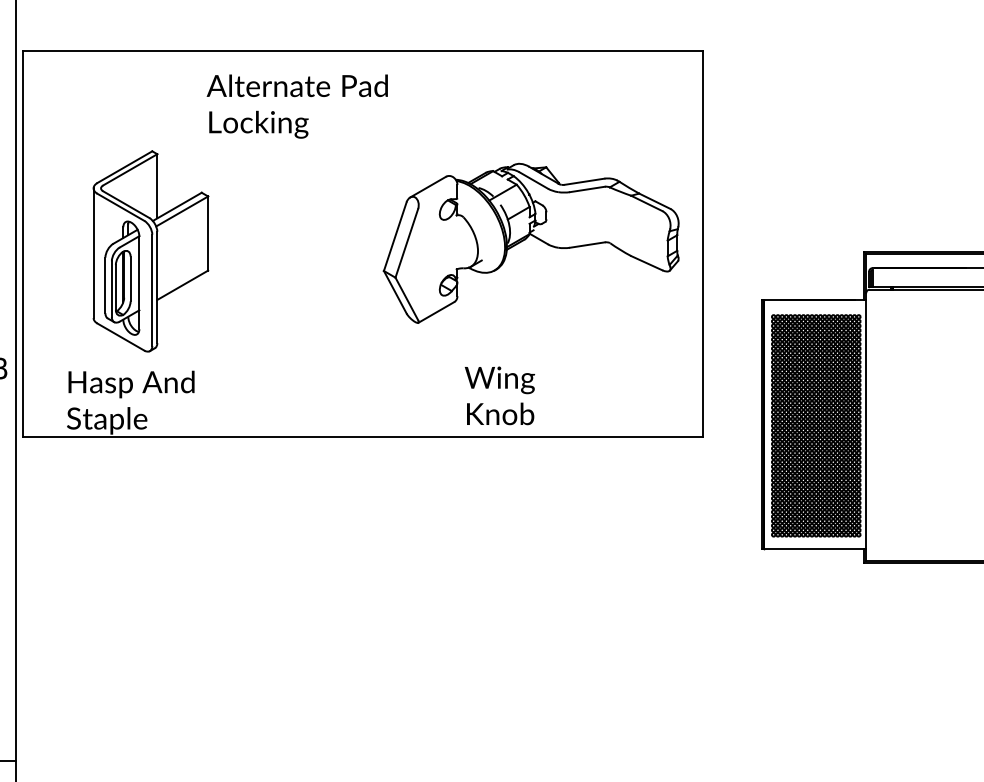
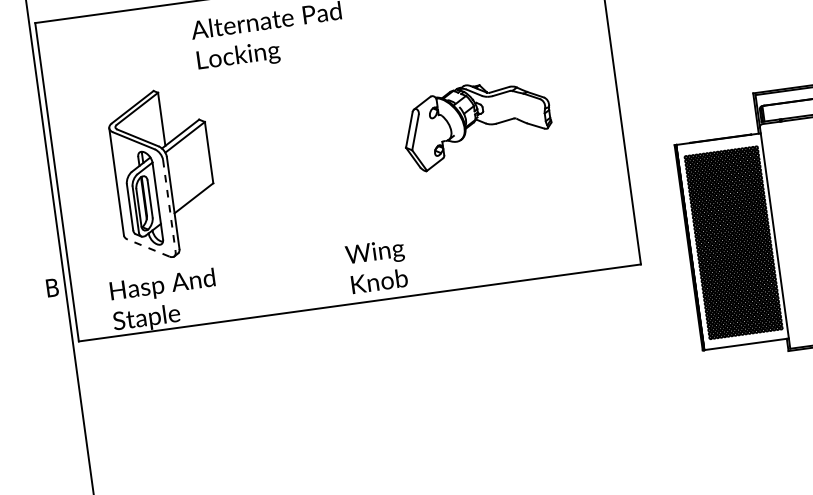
part: (530, 242) -> (476, 123), size x0.6
line: (152, 290) -> (169, 206), solid -> dashed
line: (120, 336) -> (148, 247), solid -> dashed
text: (499, 395) -> (376, 266), moved

